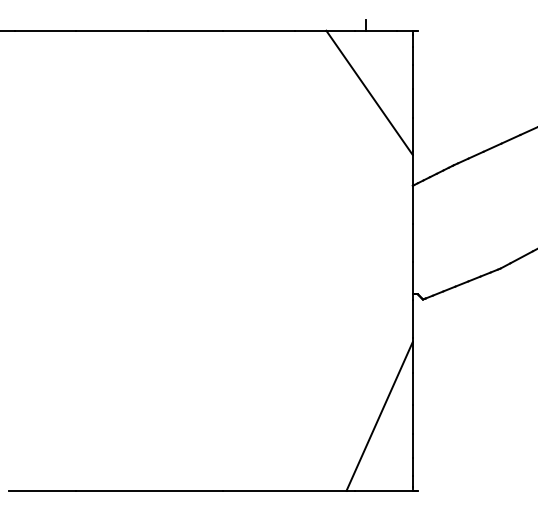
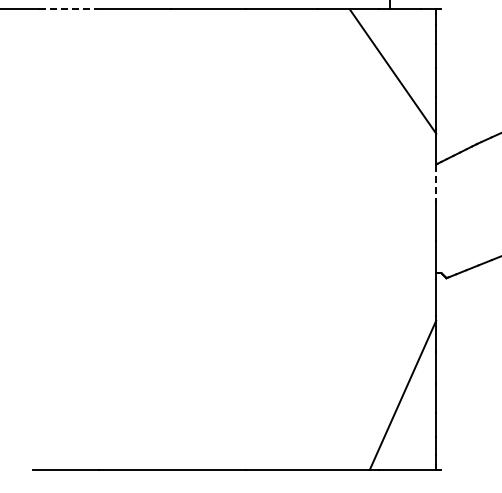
line: (45, 30) -> (68, 9), solid -> dashed
line: (412, 204) -> (435, 183), solid -> dashed

